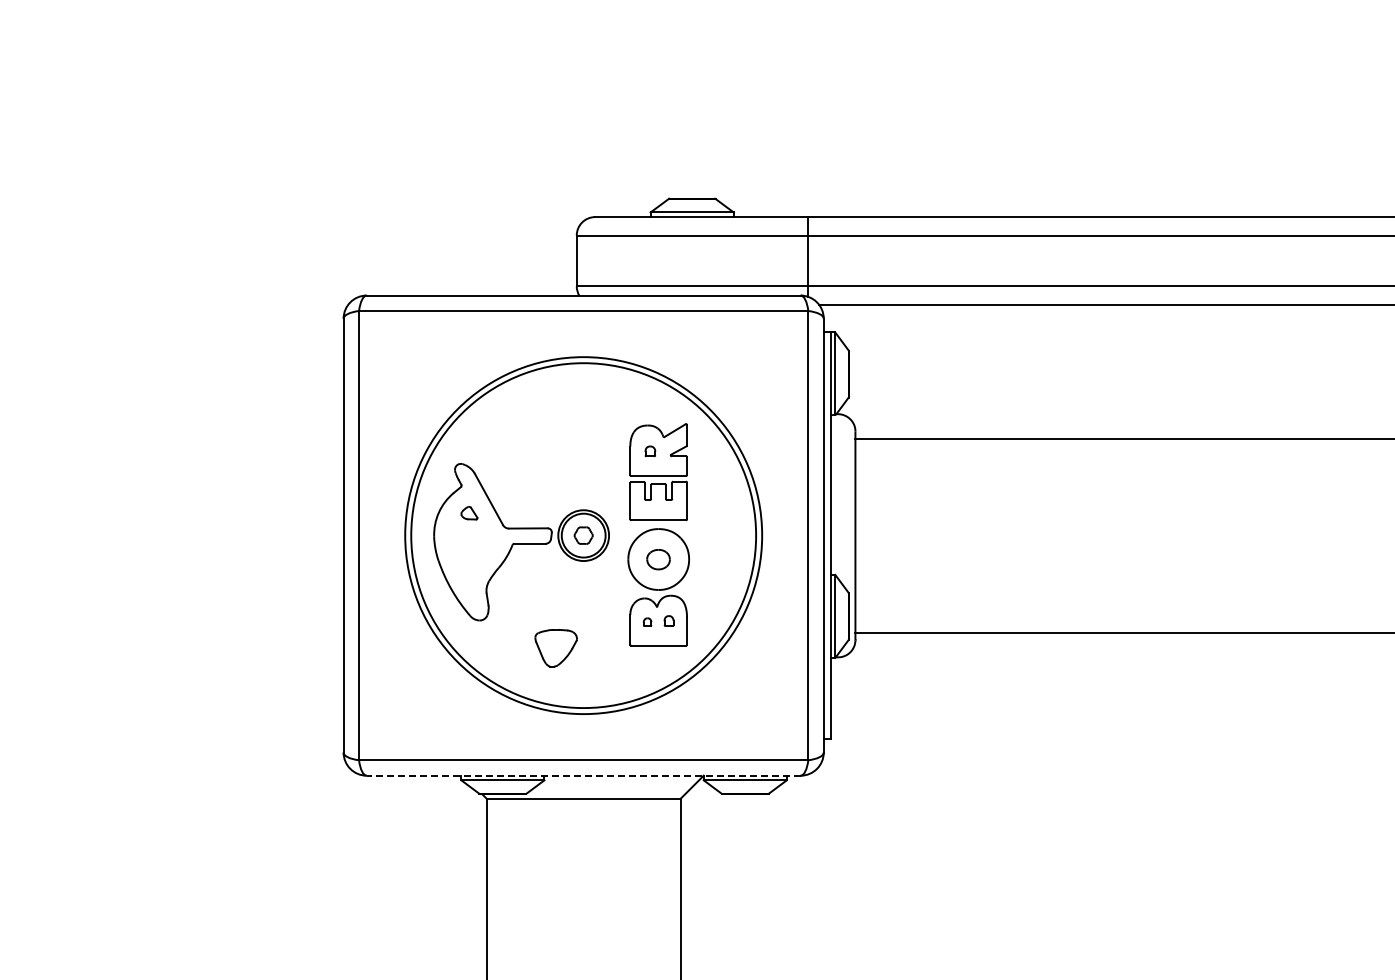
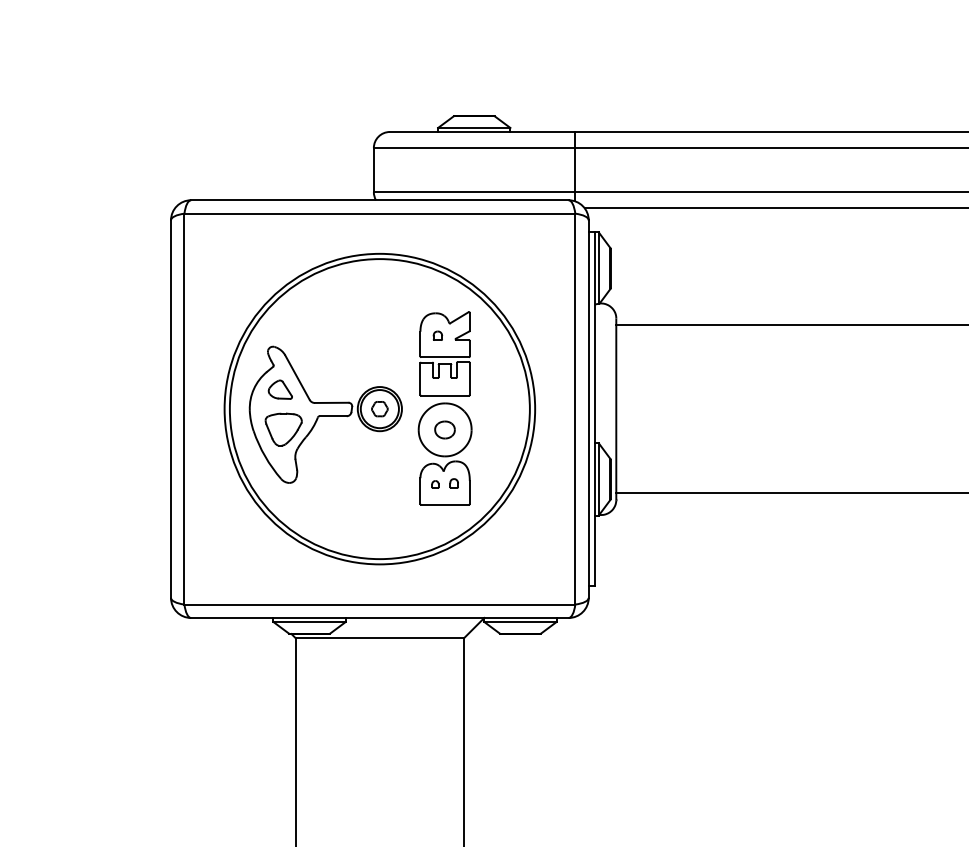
part: (469, 512) -> (280, 388), size x1.67
part: (555, 648) -> (283, 429), moved
line: (583, 775) -> (379, 617), dashed -> solid

